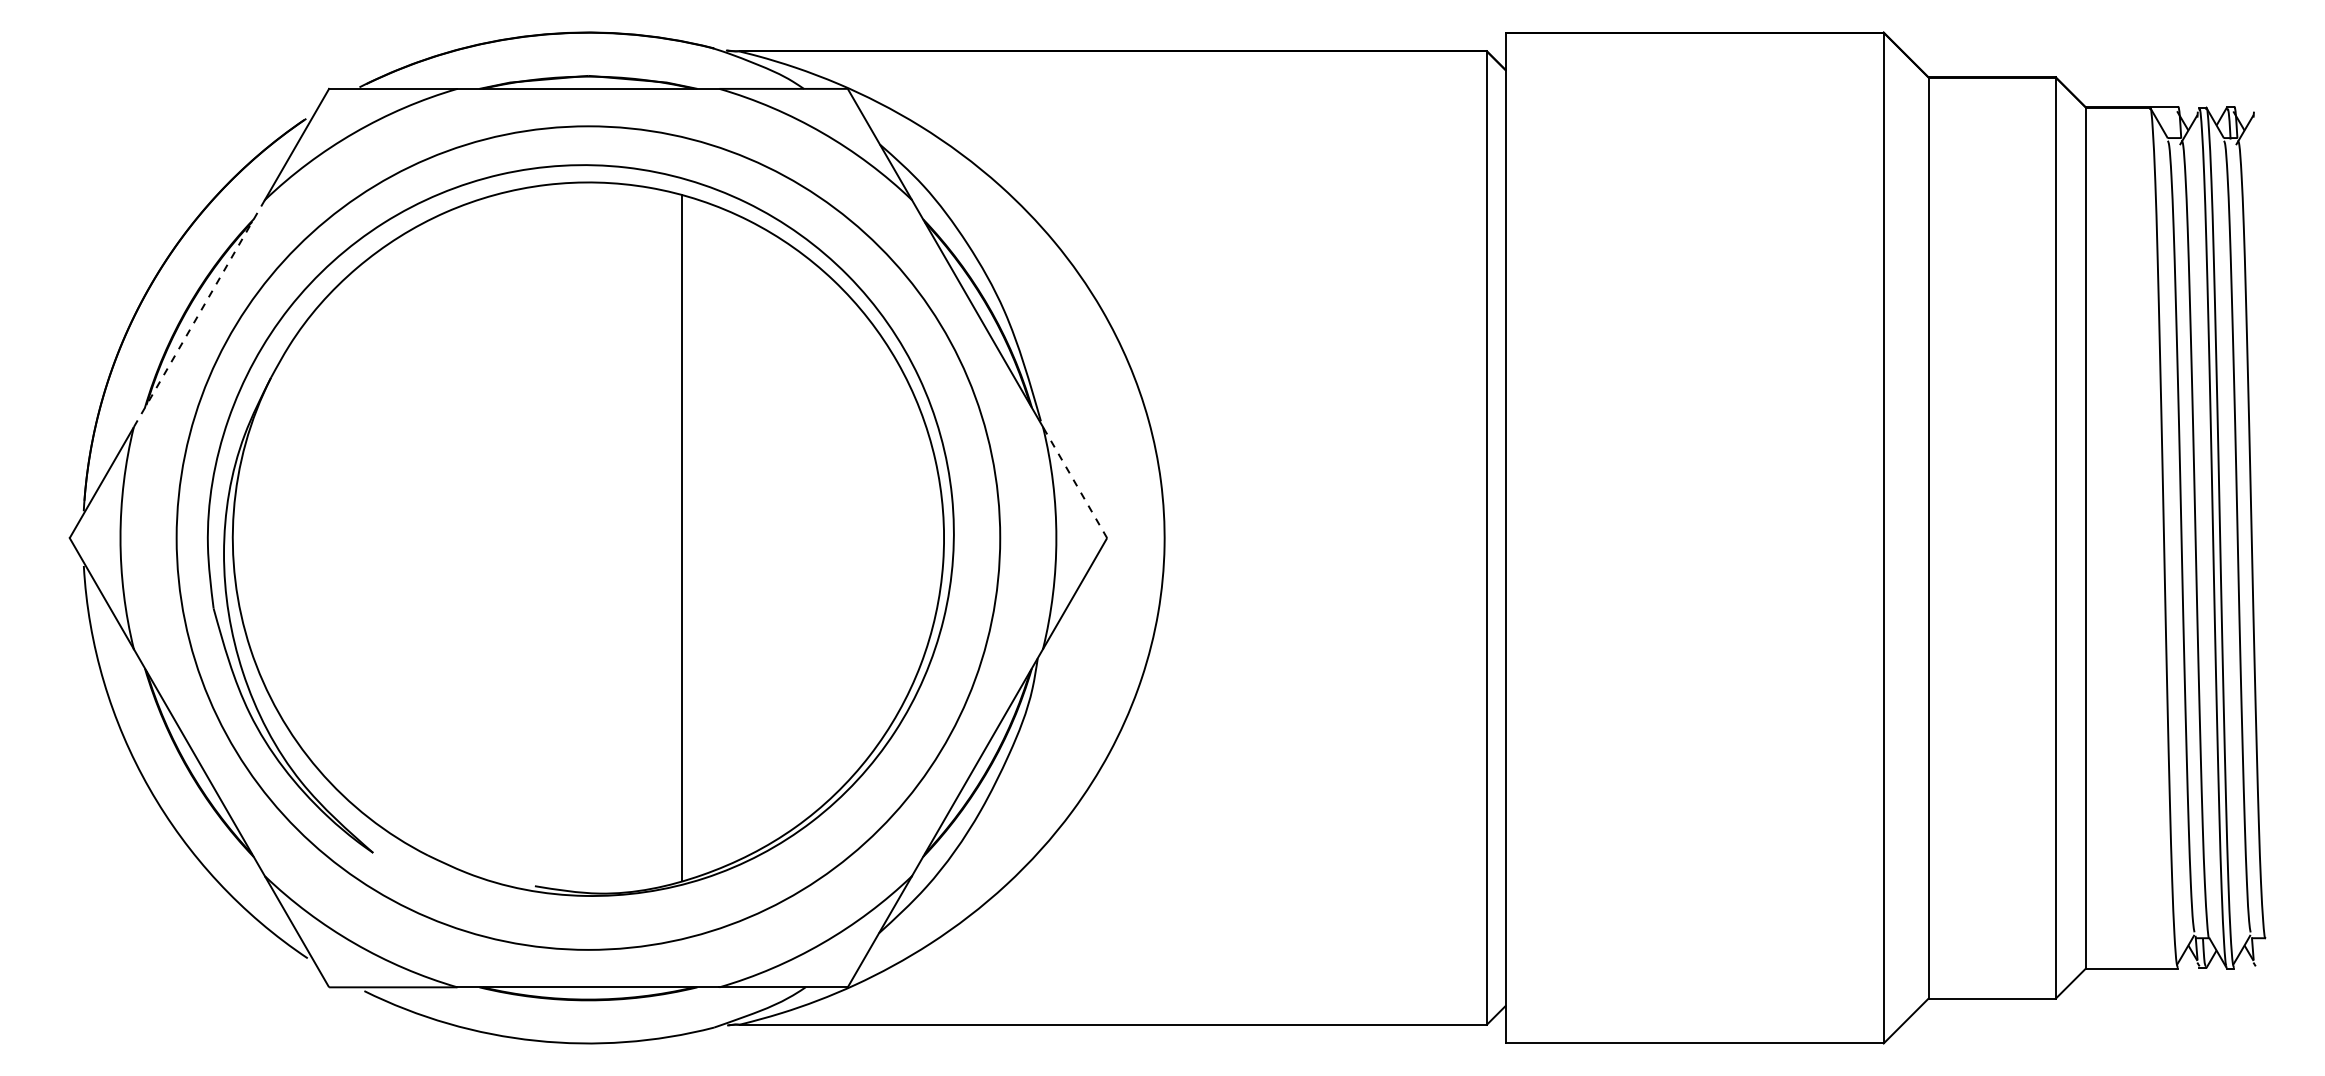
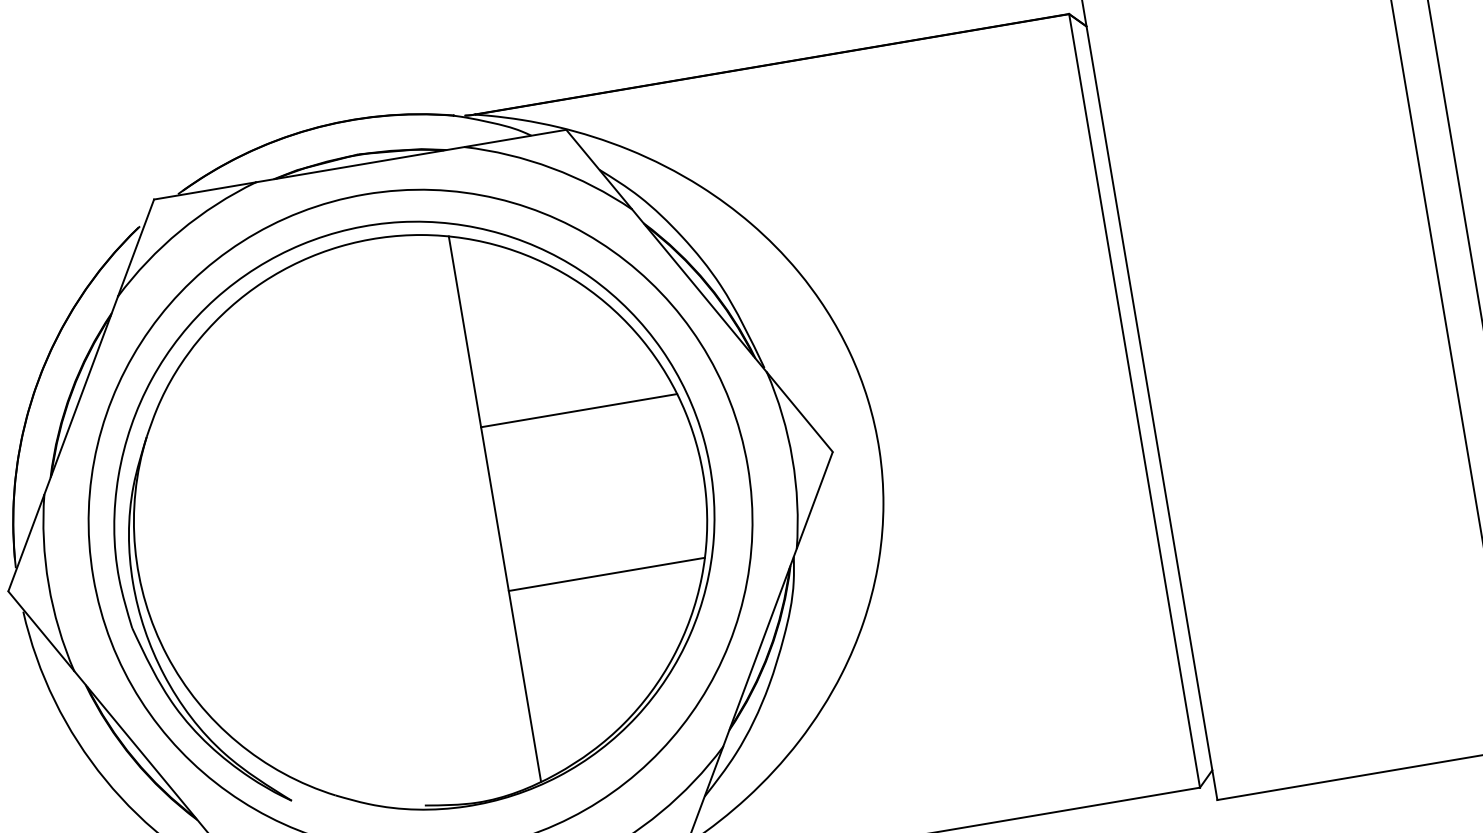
line: (199, 313) -> (81, 395), dashed -> solid
line: (805, 435) -> (579, 410), added
line: (1074, 482) -> (799, 412), dashed -> solid
line: (805, 641) -> (606, 574), added

